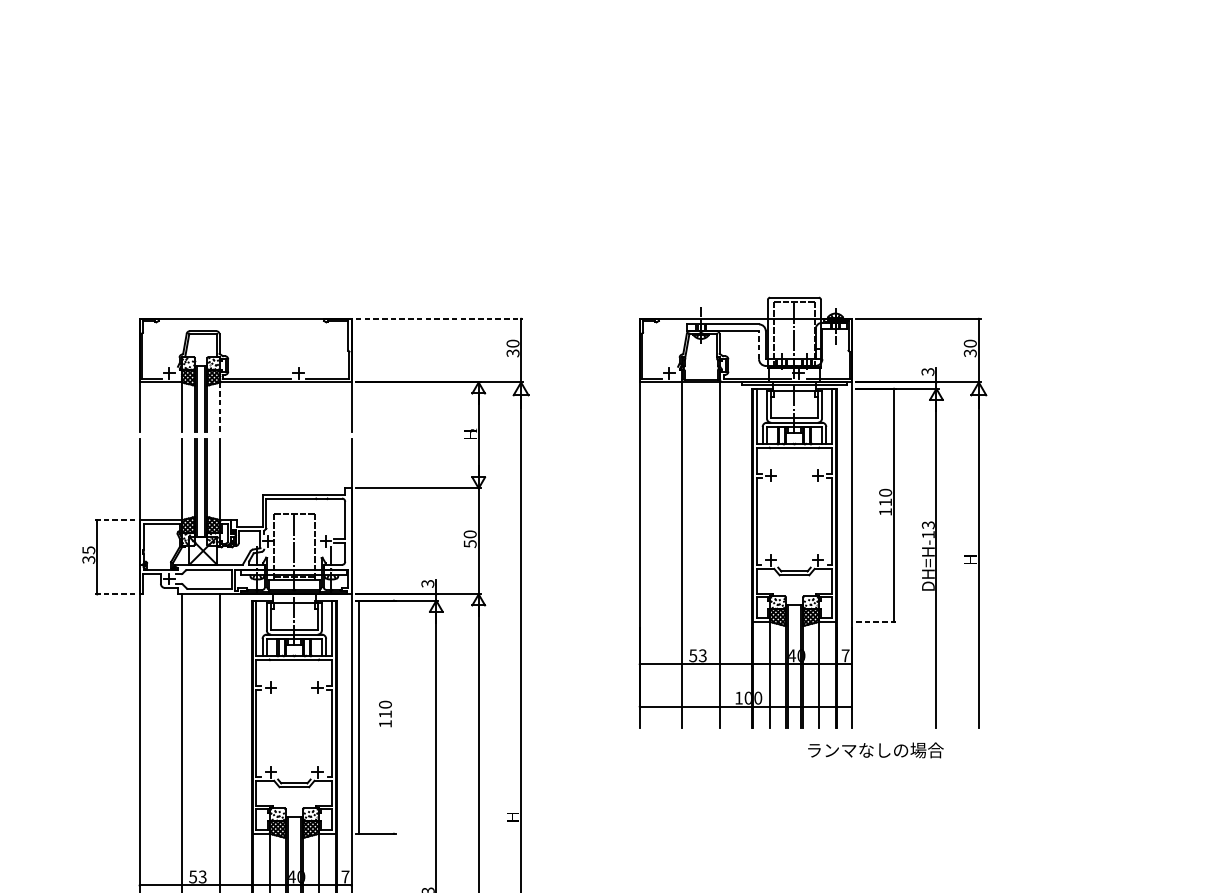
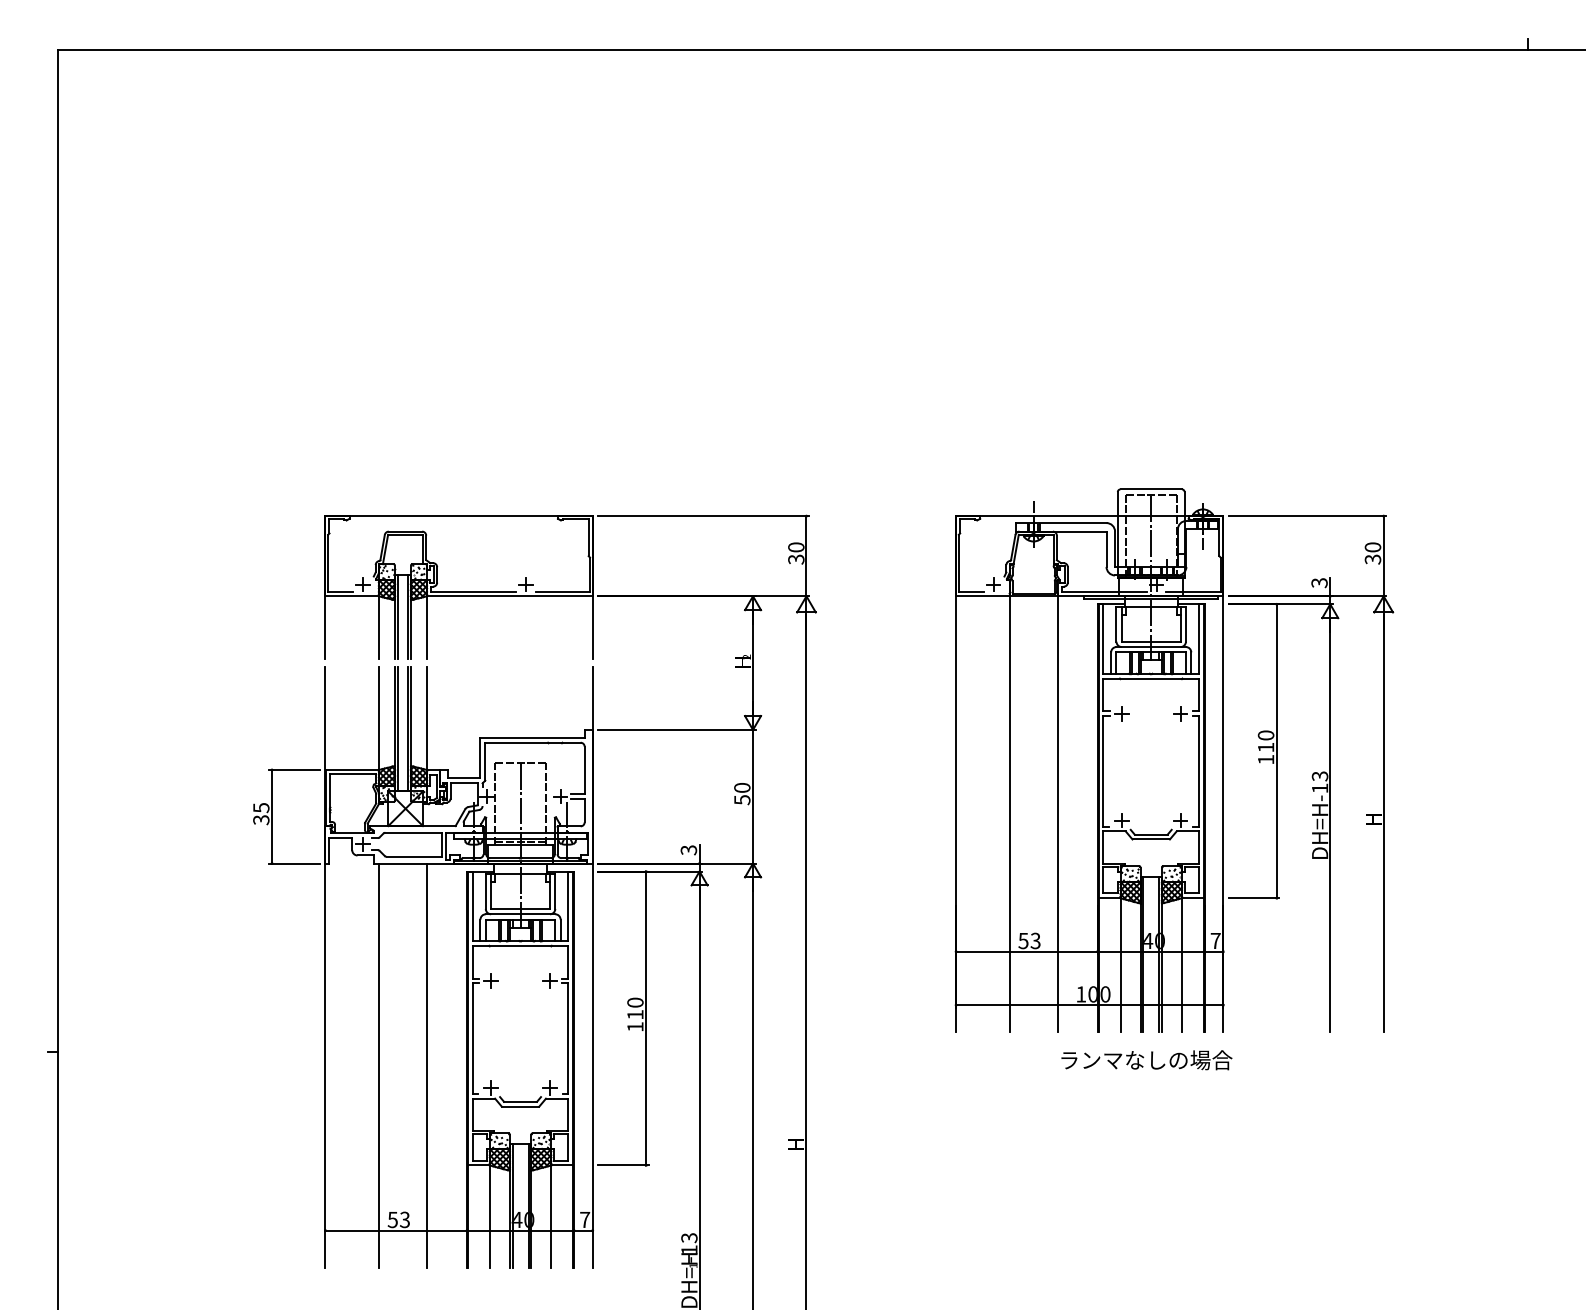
line: (439, 319) -> (703, 516), dashed -> solid
line: (759, 345) -> (1106, 549), dashed -> solid
line: (220, 407) -> (427, 628), dashed -> solid
line: (115, 519) -> (294, 769), dashed -> solid
line: (115, 594) -> (294, 863), dashed -> solid
line: (876, 622) -> (1254, 898), dashed -> solid
line: (359, 717) -> (646, 1018), moved
text: (875, 750) -> (1146, 1060), moved

